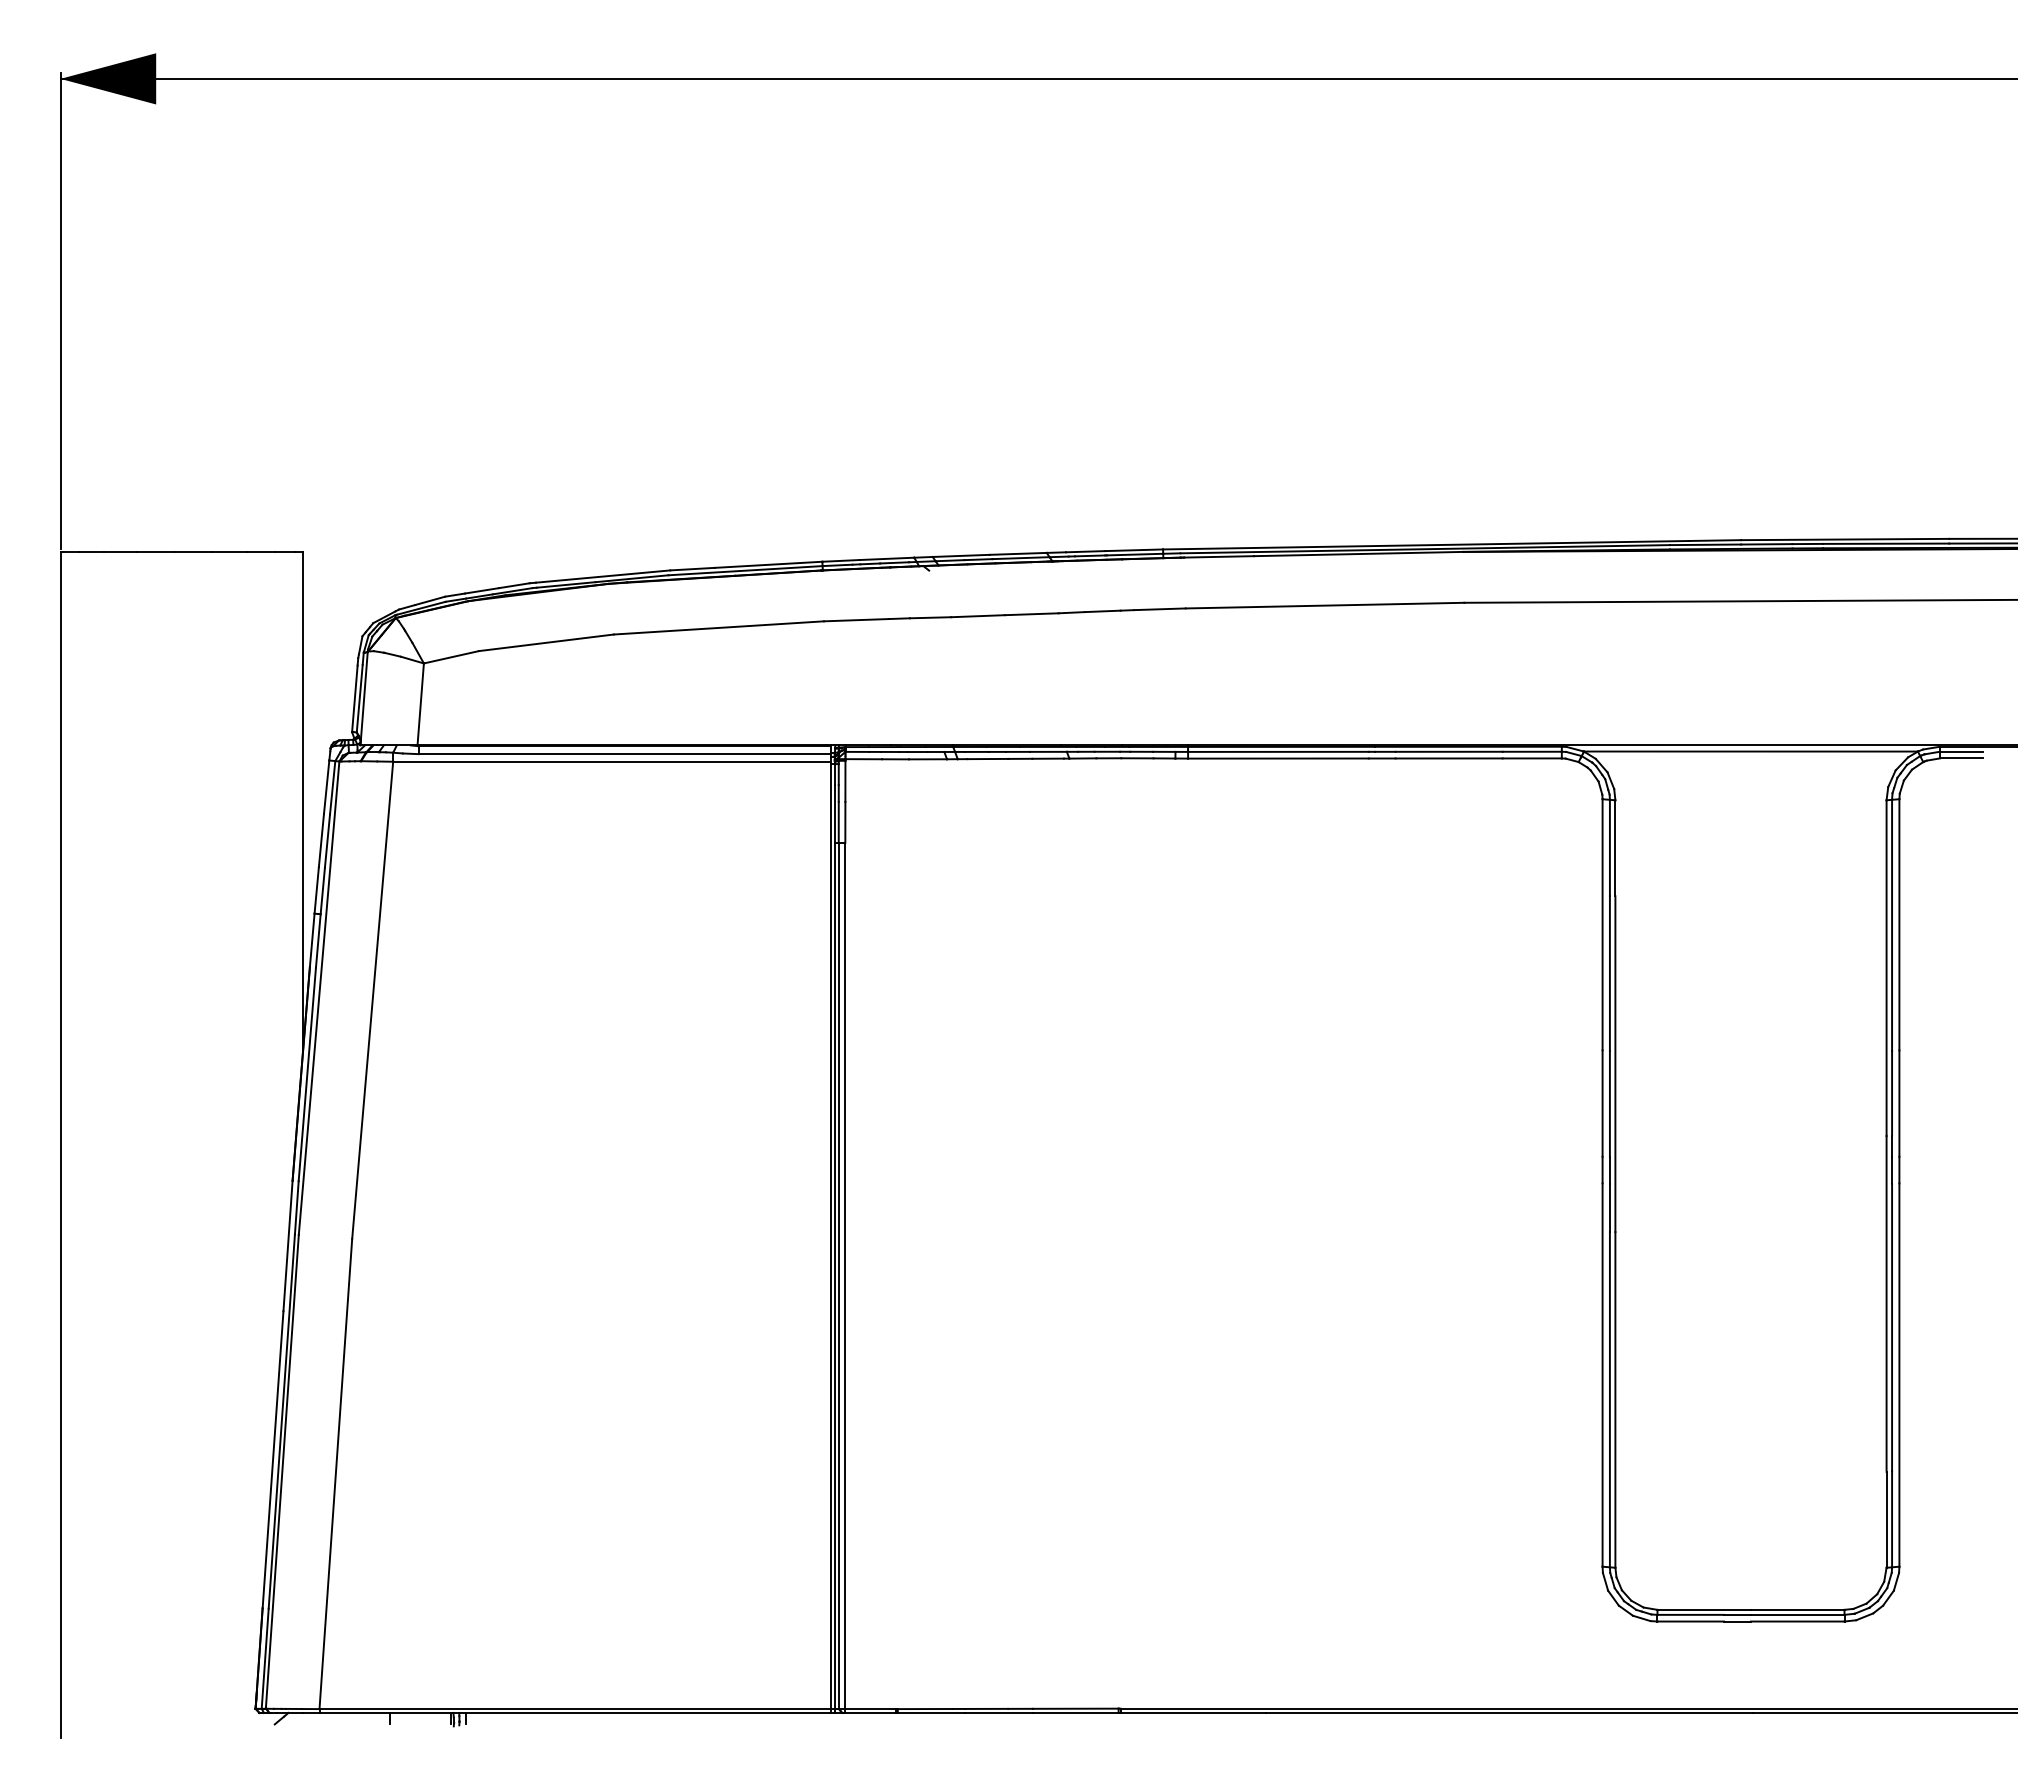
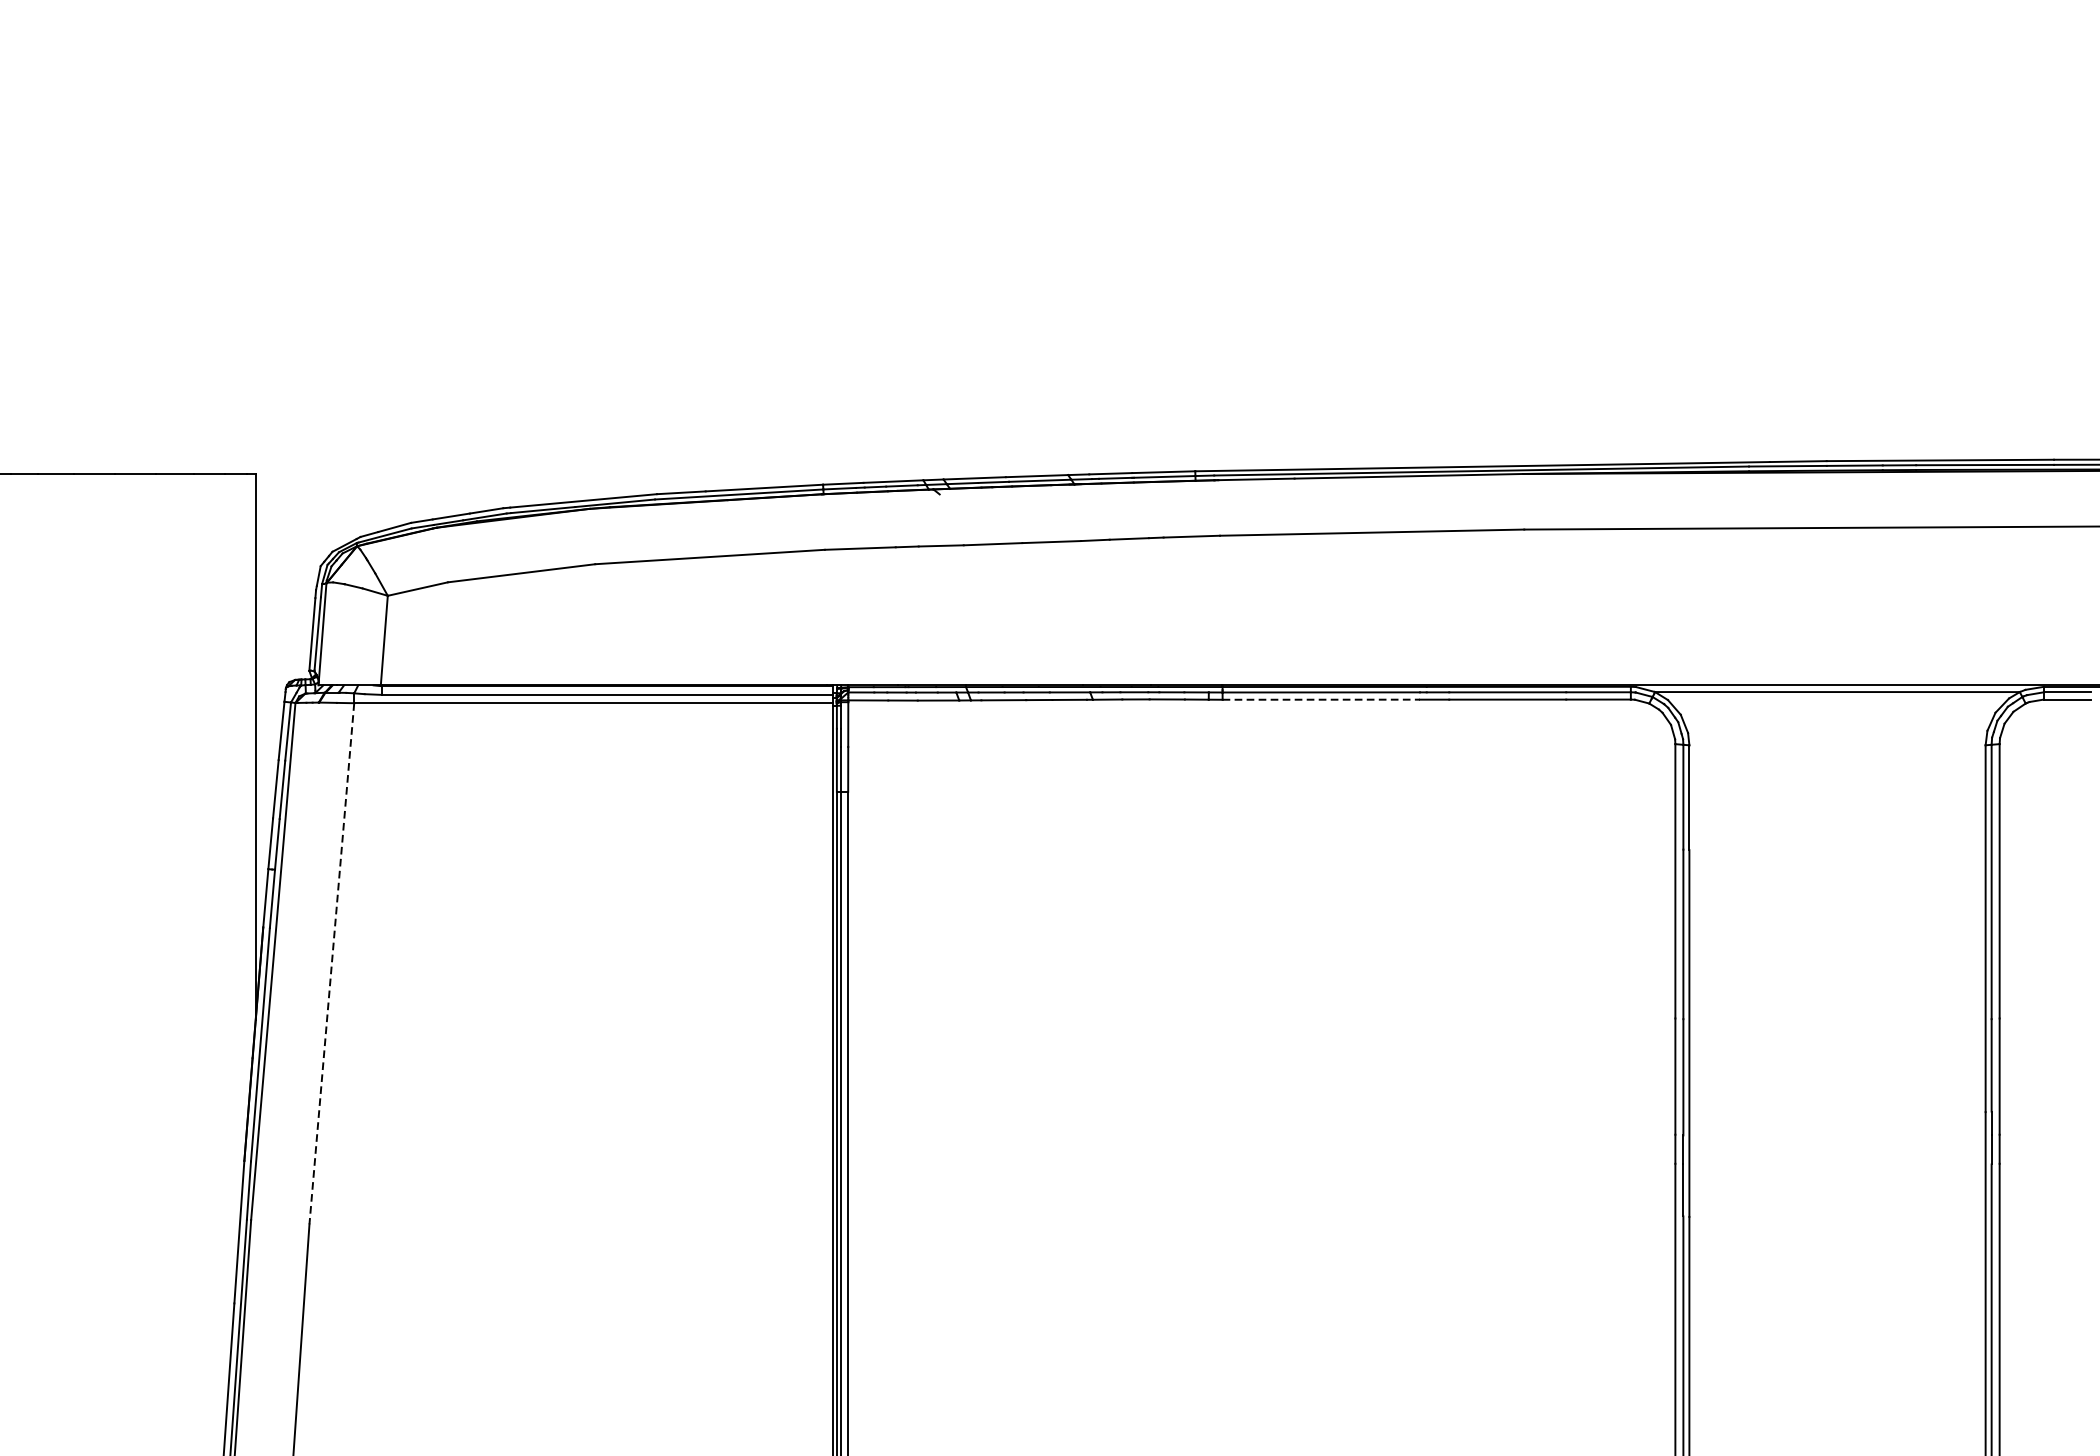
line: (1278, 758) -> (1321, 699), solid -> dashed
line: (372, 1000) -> (331, 964), solid -> dashed

